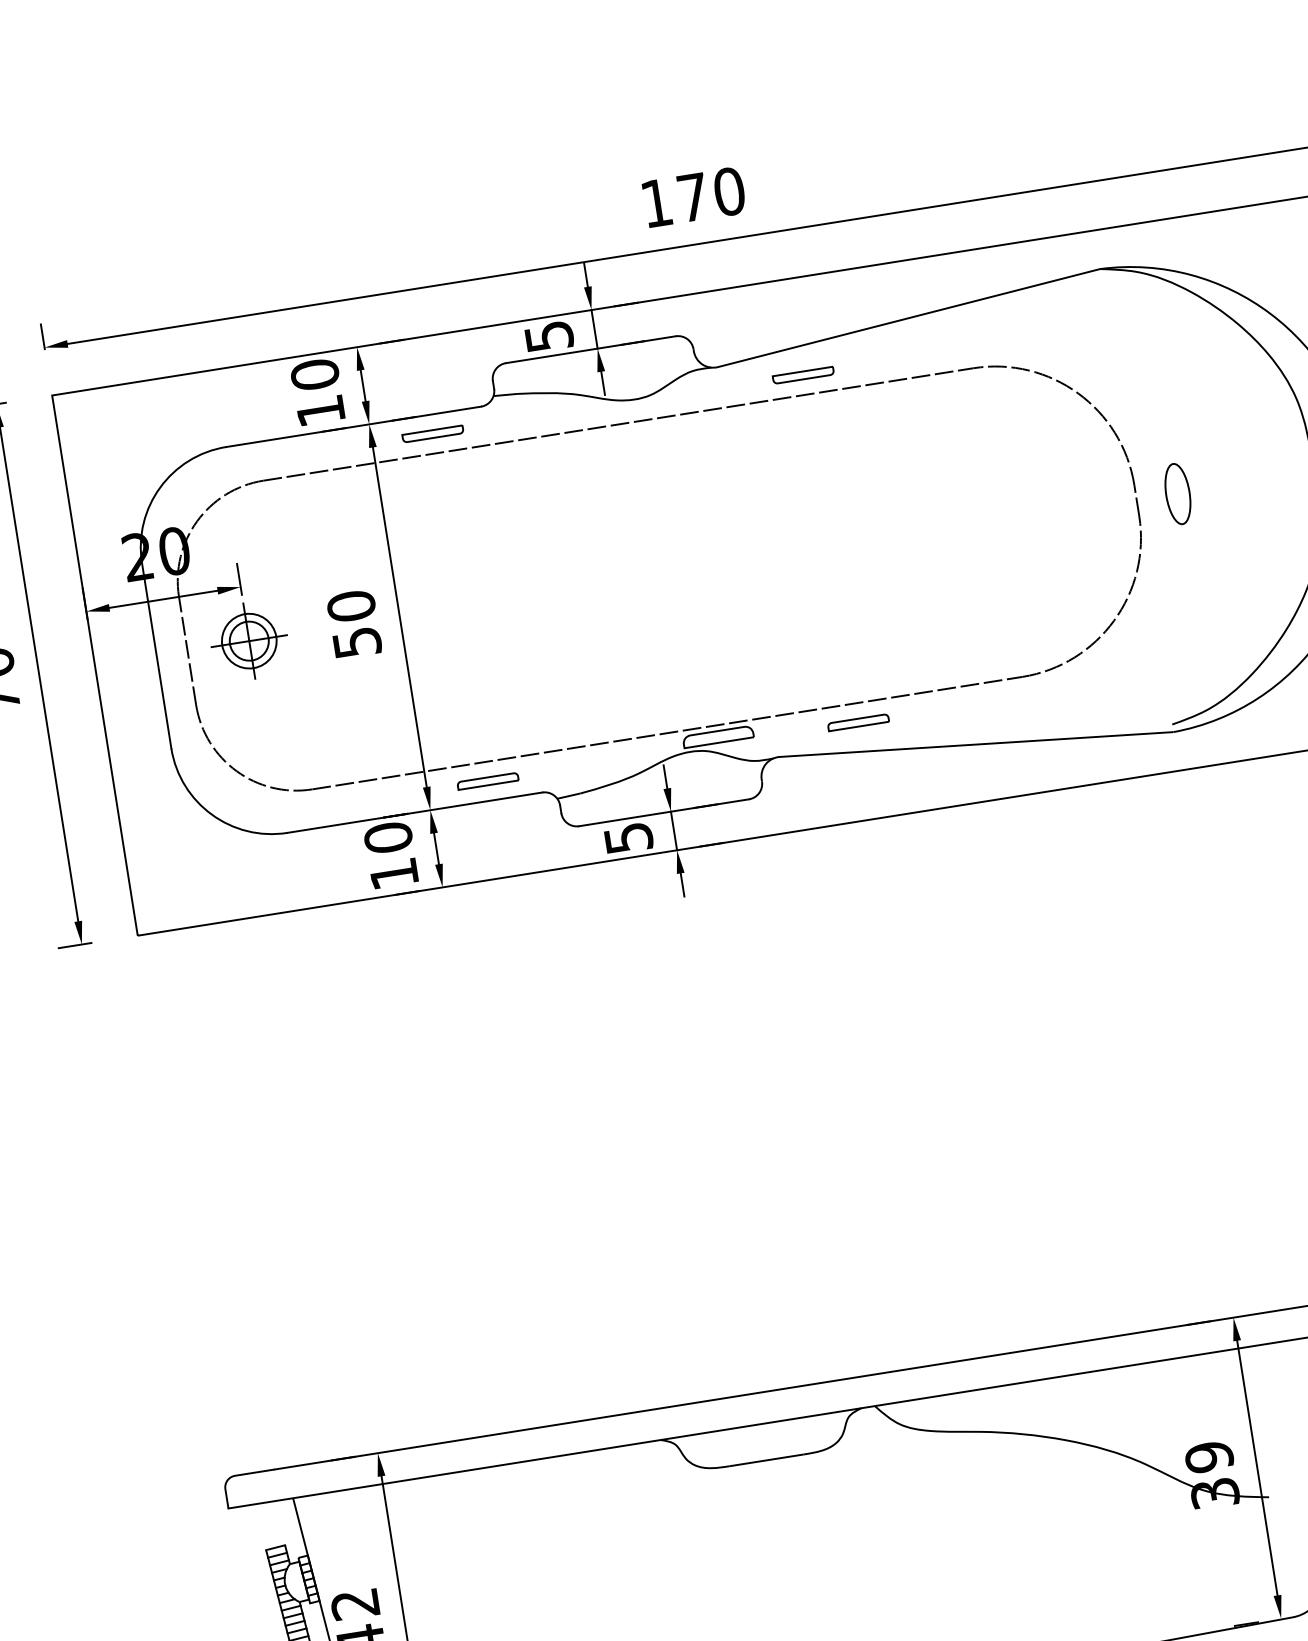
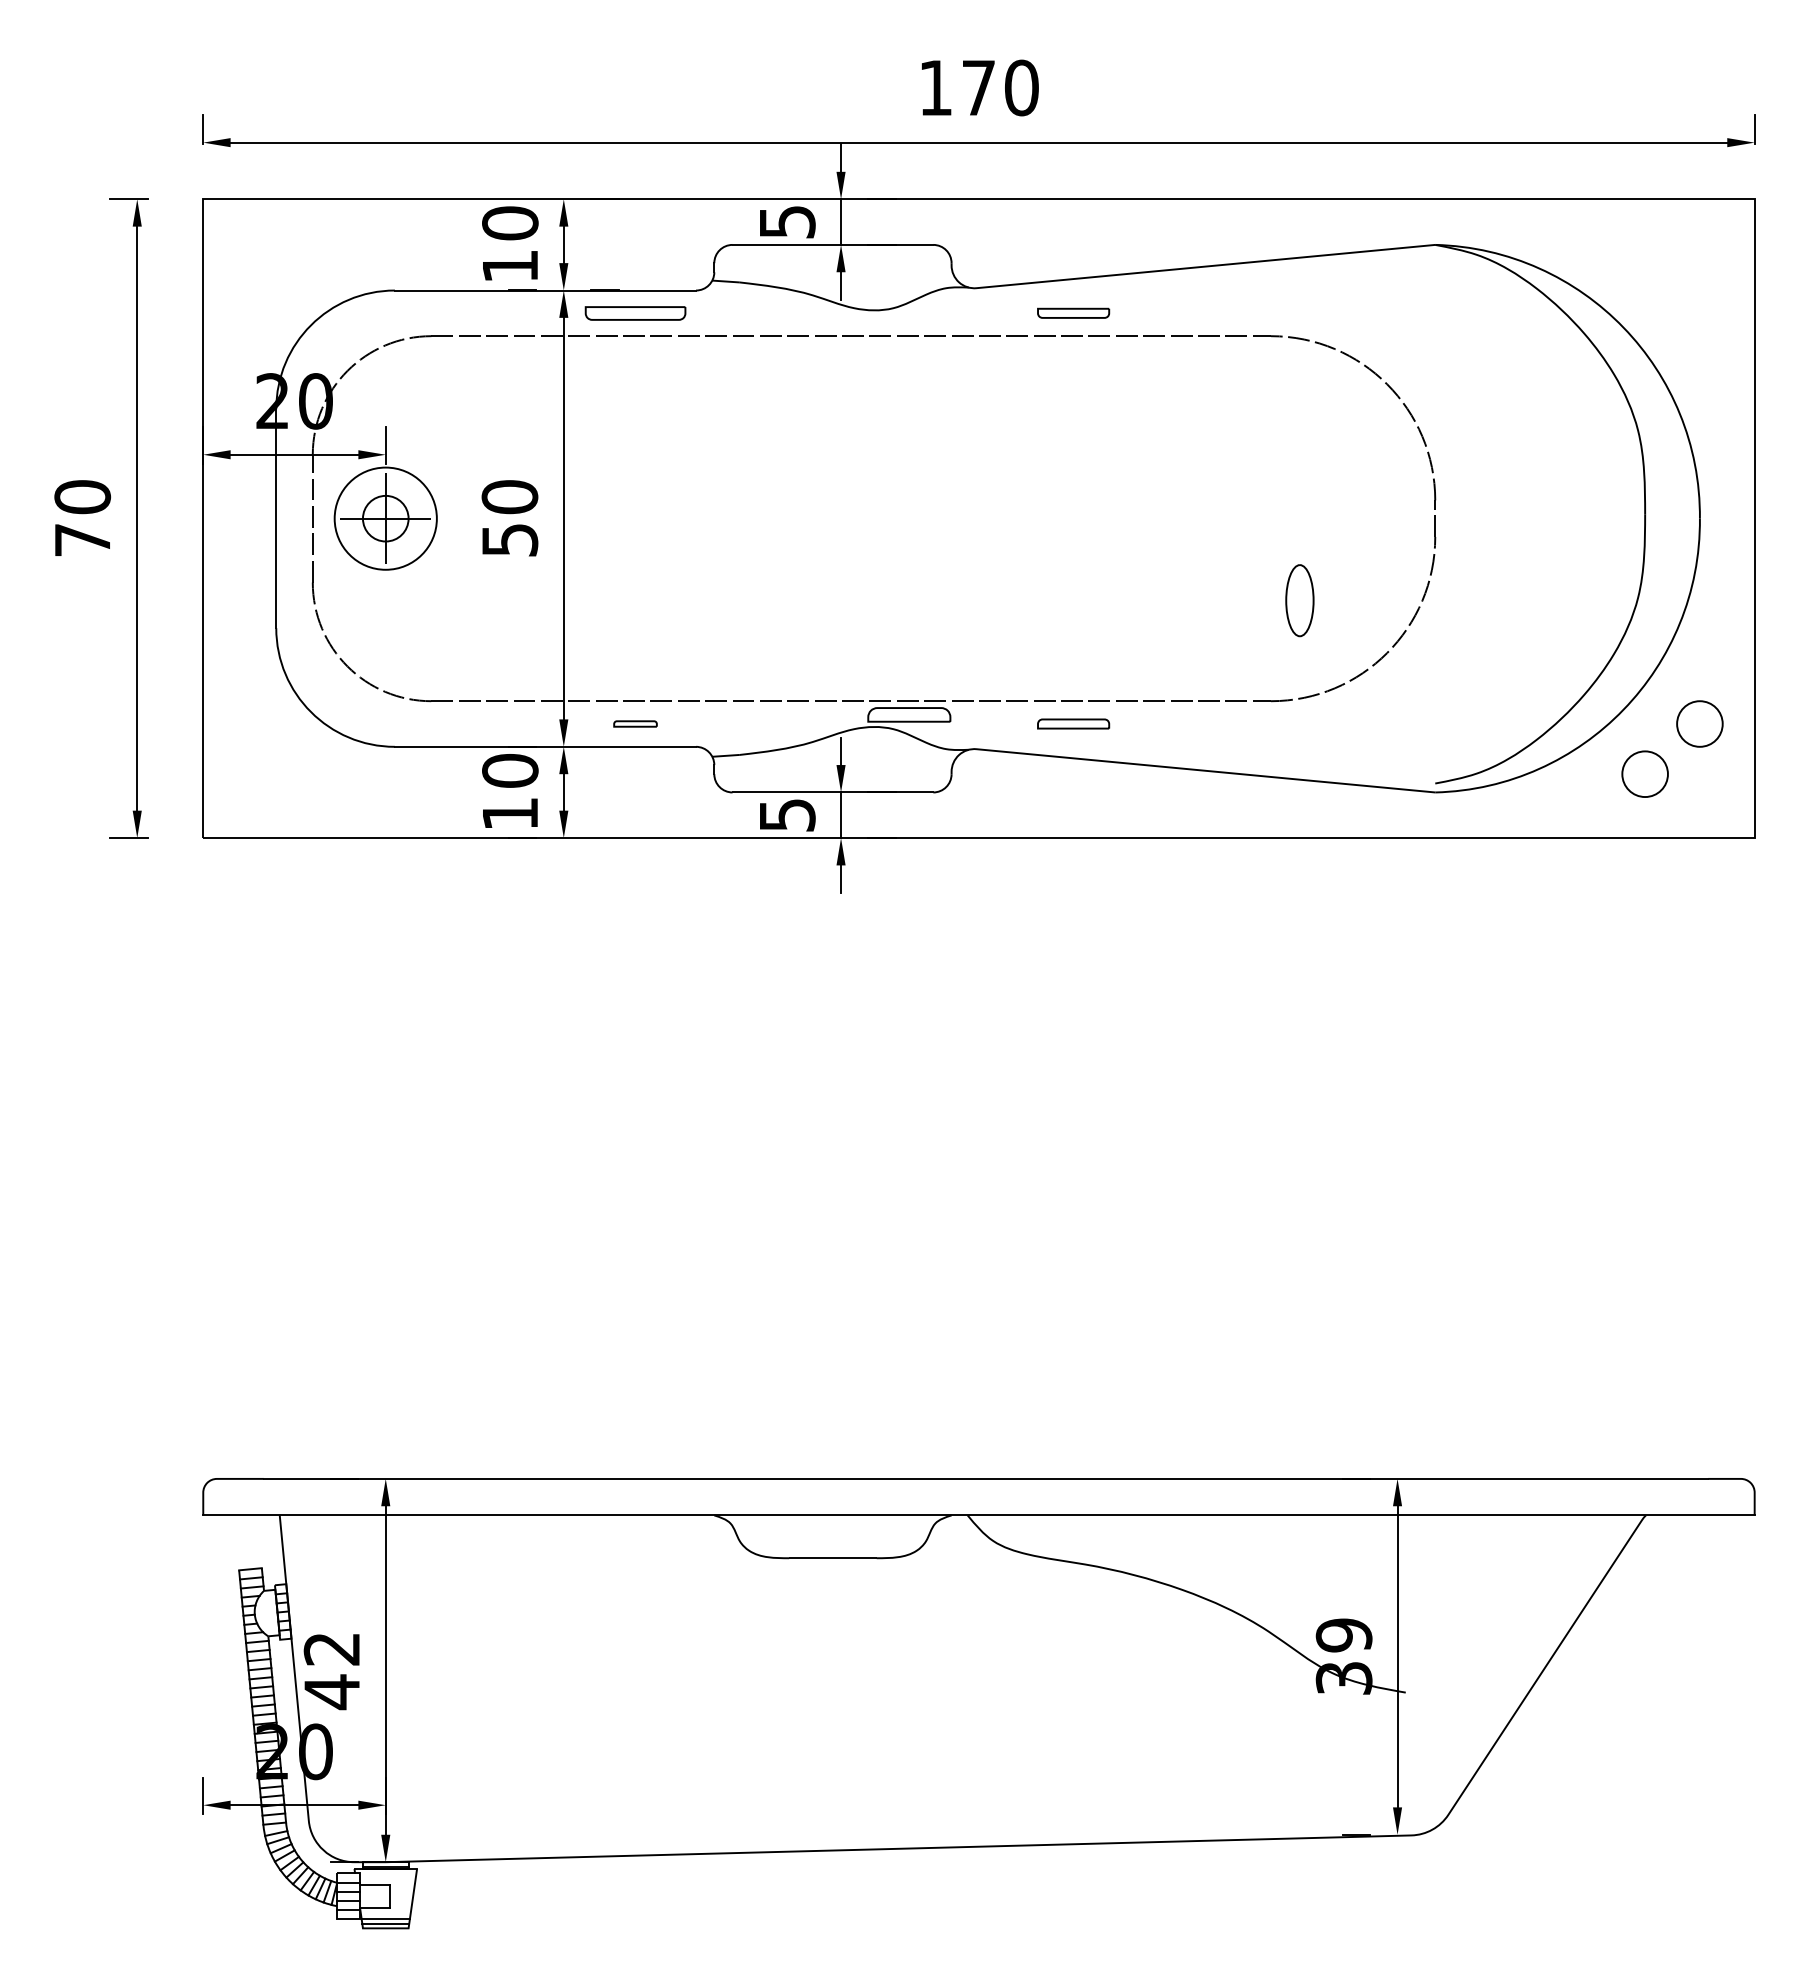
part: (432, 433) -> (635, 312), size x1.4
part: (1177, 493) -> (1299, 600), moved
circle: (249, 641) -> (385, 518), size x1.6
part: (487, 780) -> (635, 723), size x0.6

